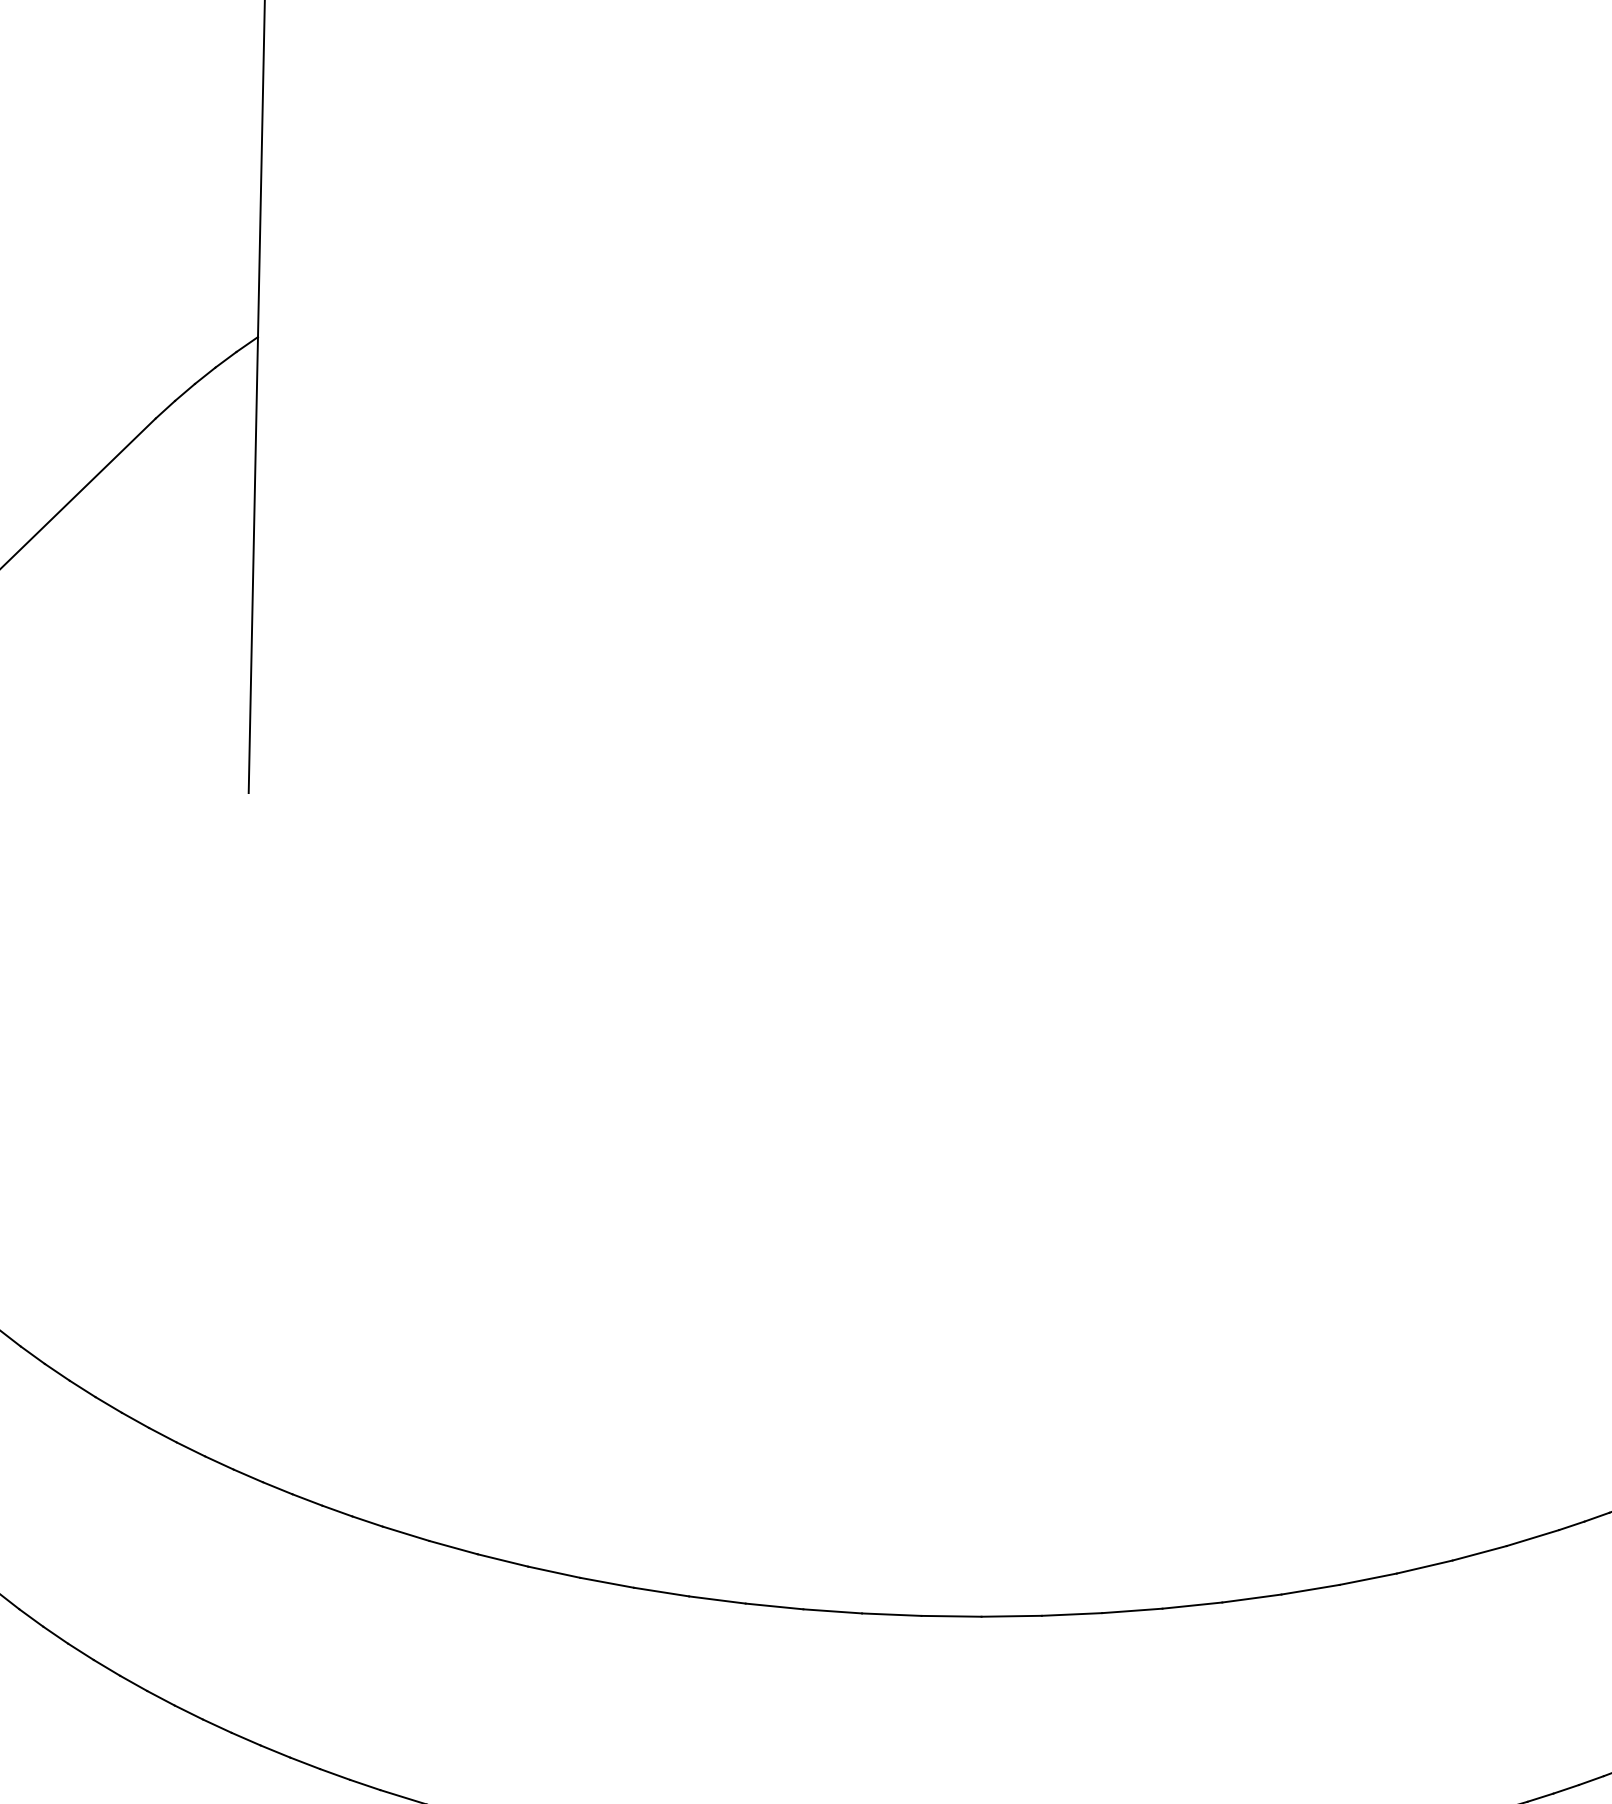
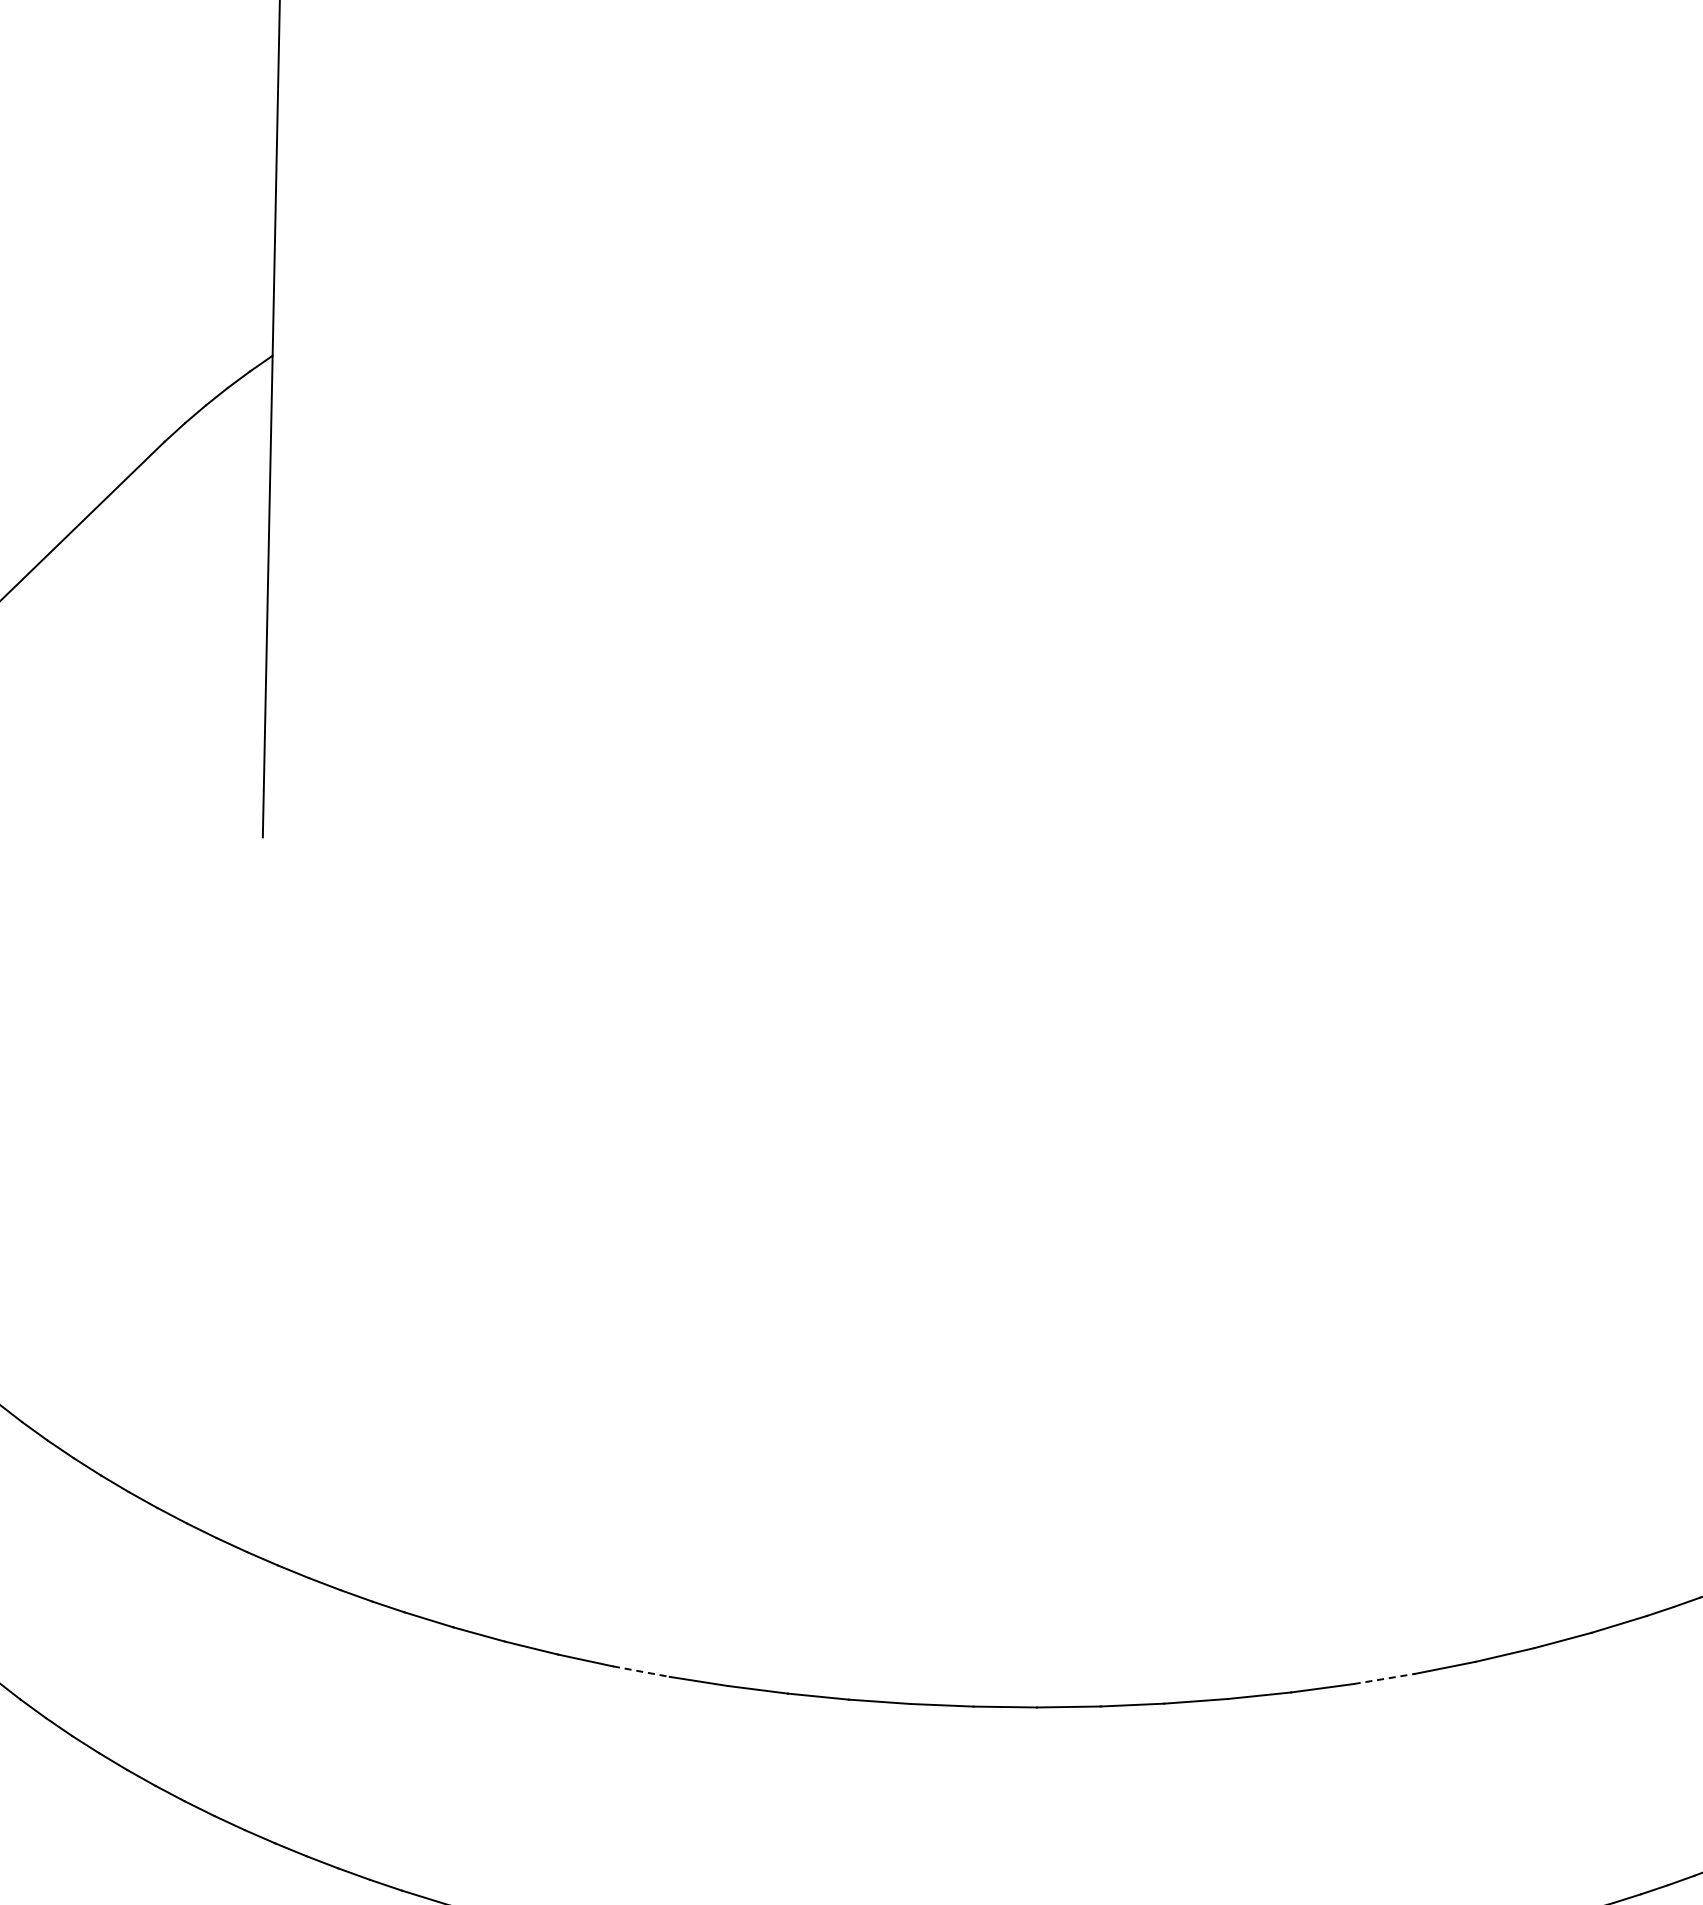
line: (607, 1582) -> (641, 1671), solid -> dashed
line: (1311, 1589) -> (1385, 1678), solid -> dashed

